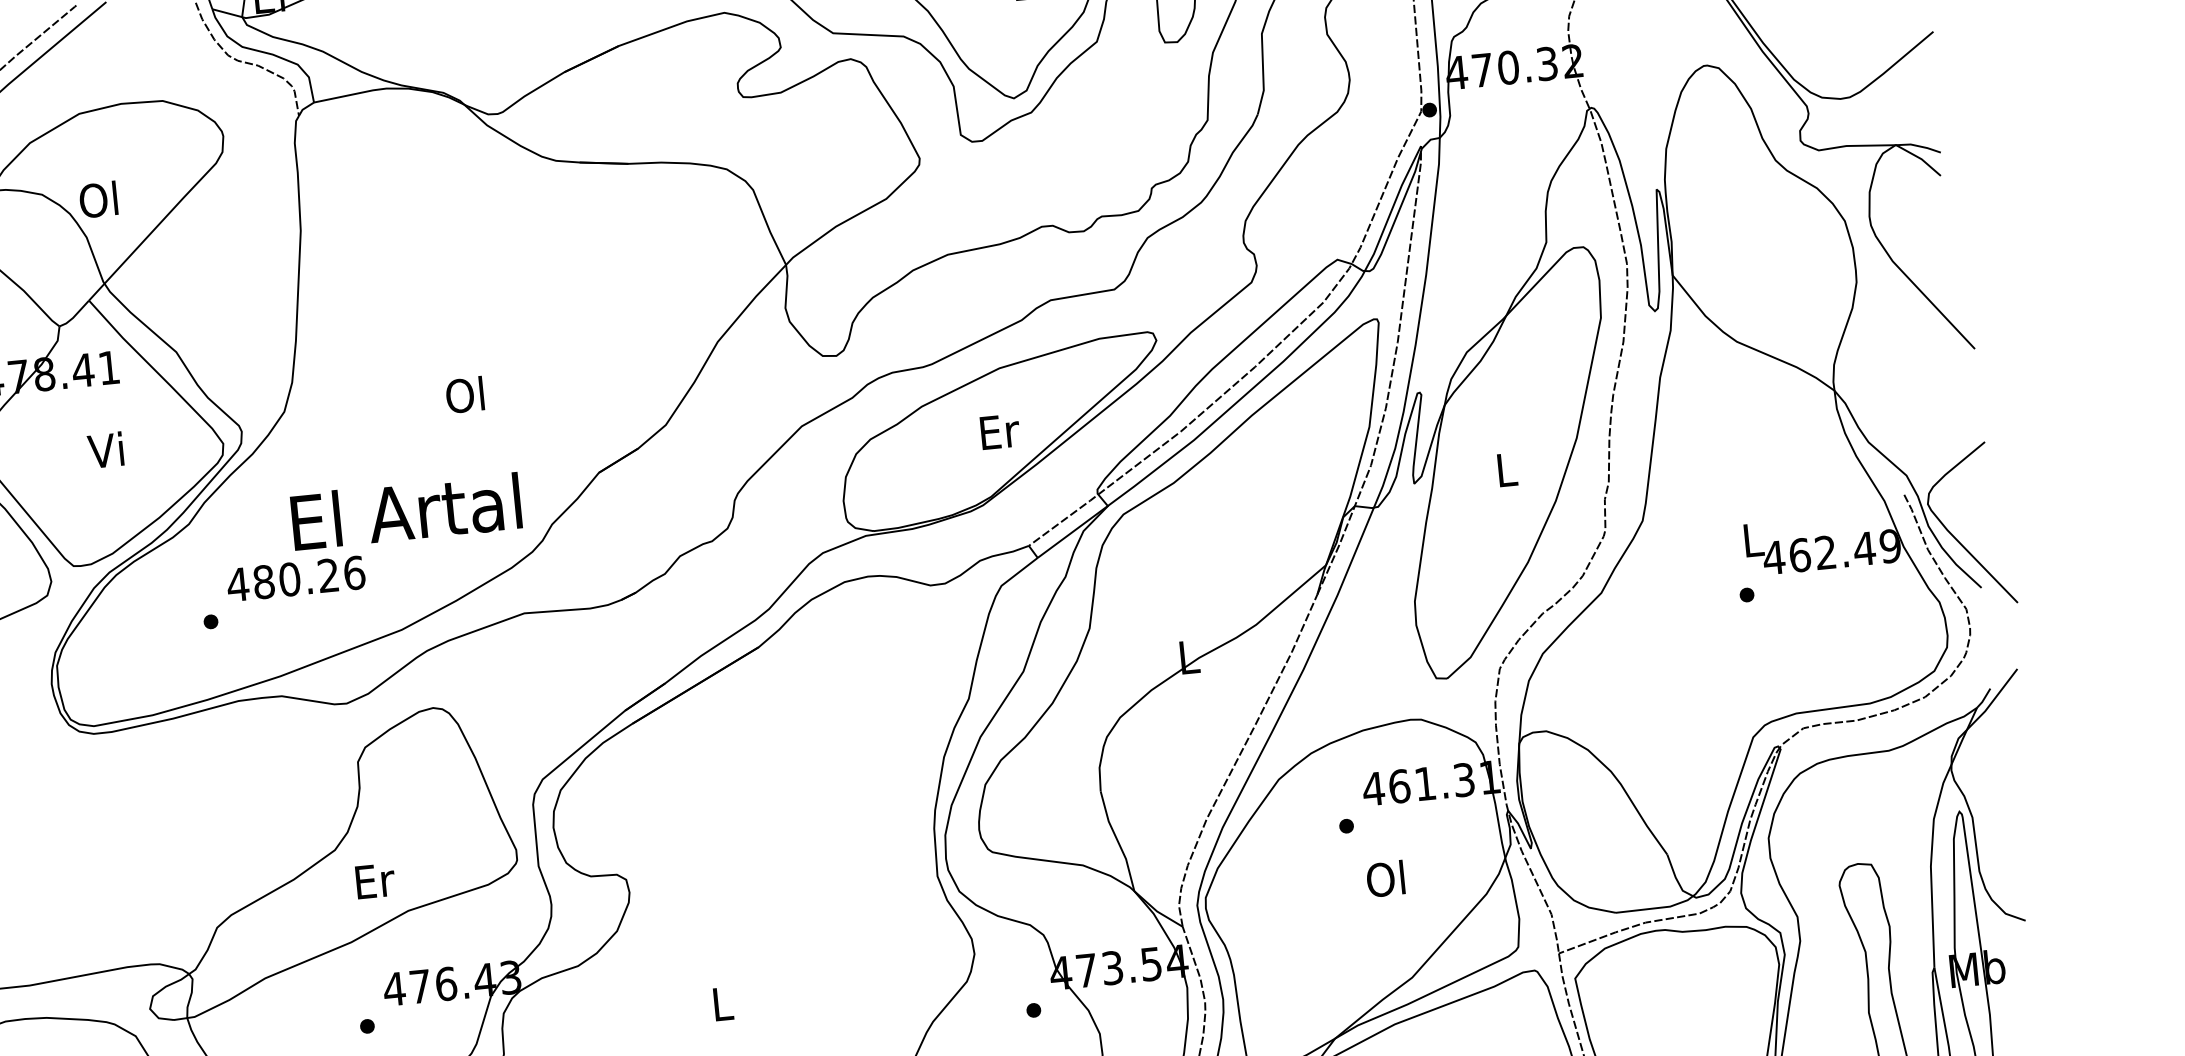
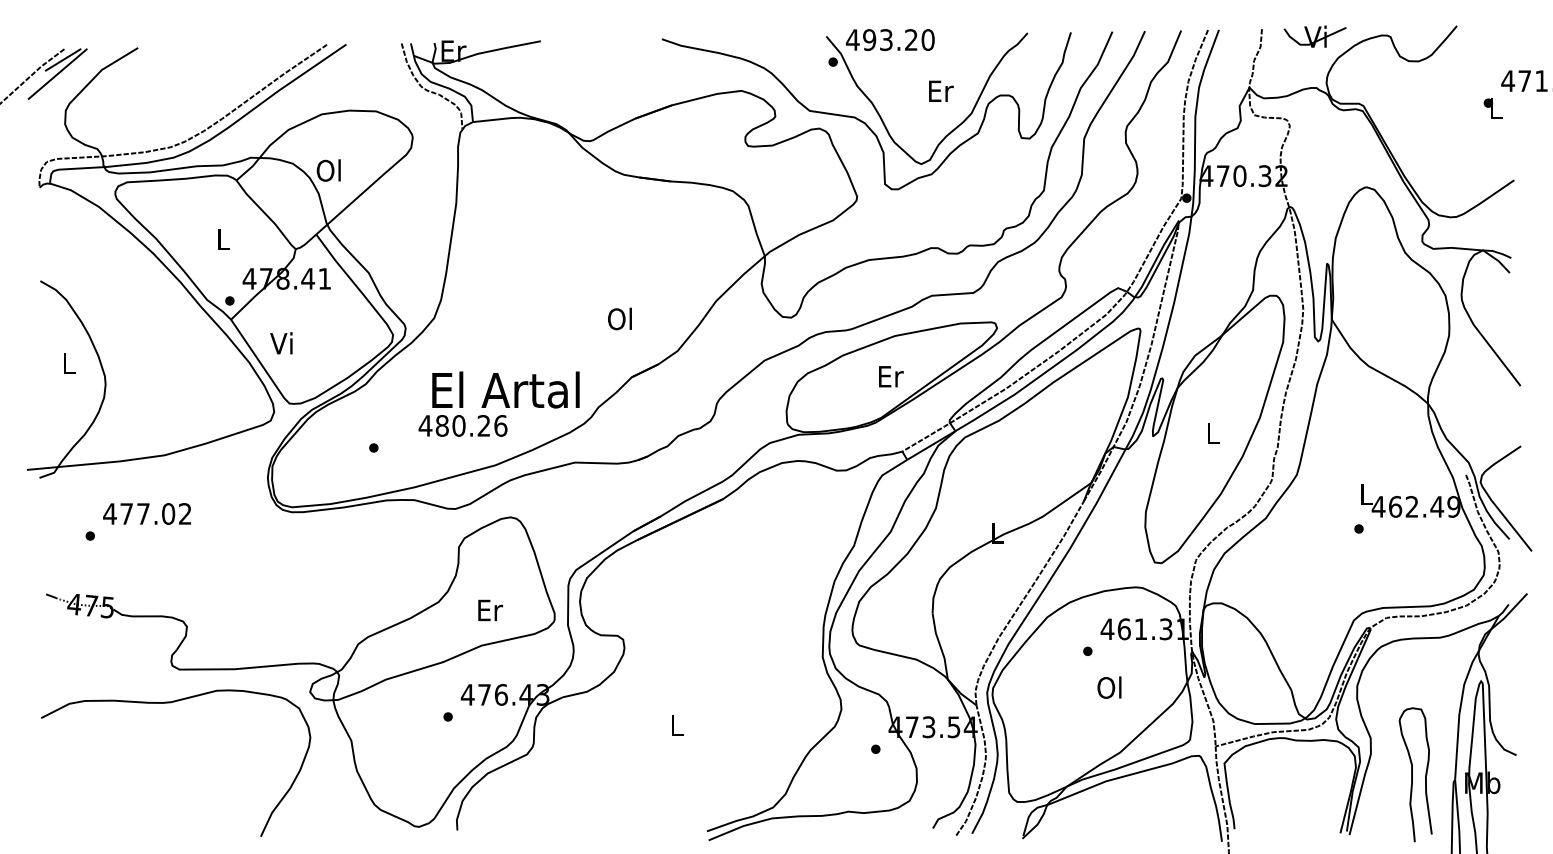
text: (464, 394) -> (619, 318), moved
text: (105, 450) -> (281, 343), moved
text: (295, 578) -> (462, 425), moved
text: (375, 881) -> (490, 610), moved

